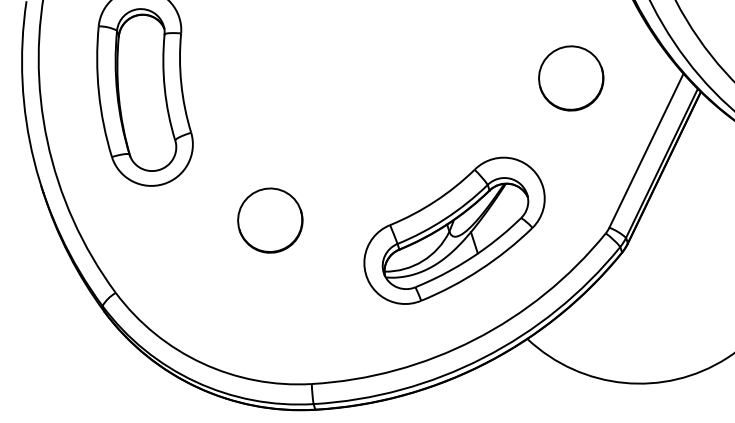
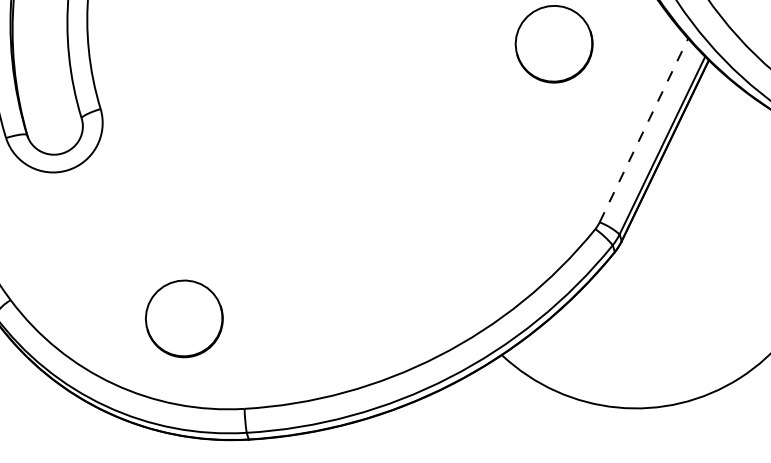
line: (646, 150) -> (643, 130), solid -> dashed
part: (270, 220) -> (184, 318), moved
part: (454, 230) -> (414, 225), removed

